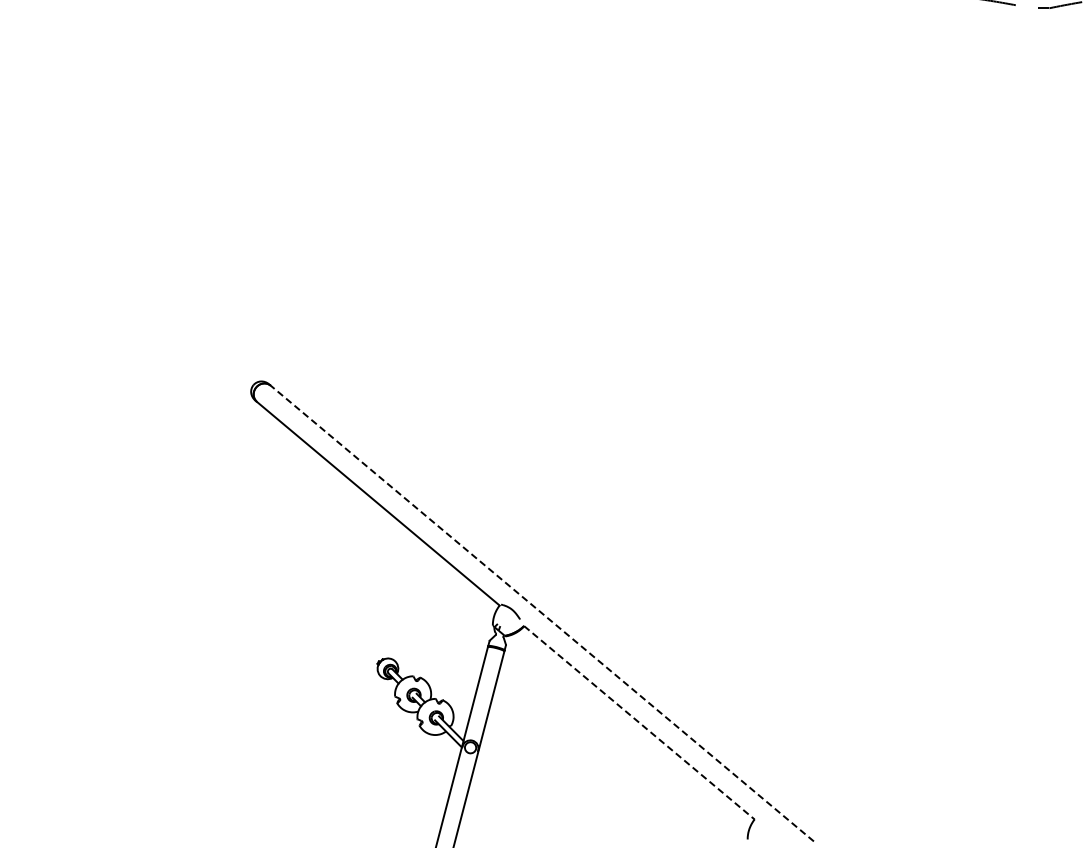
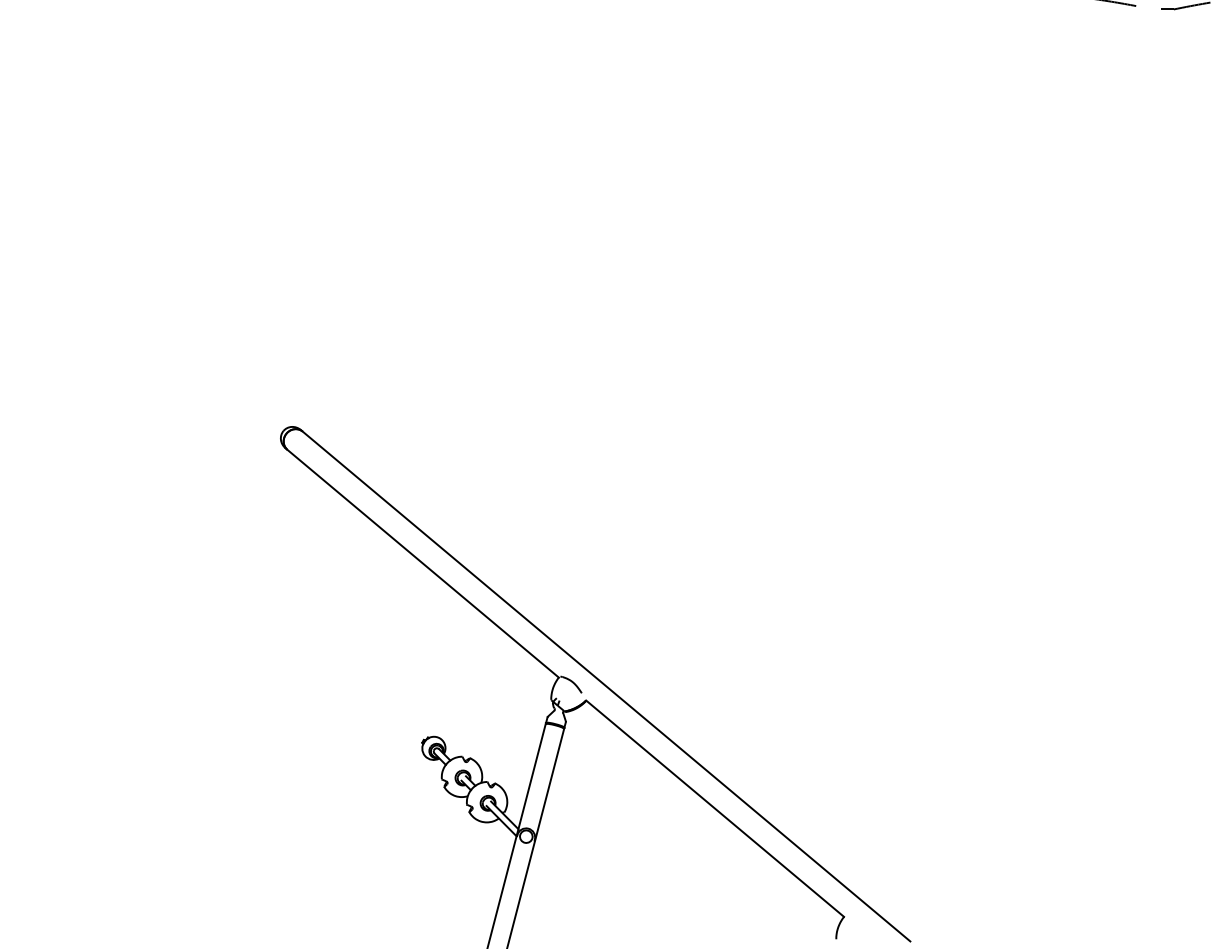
line: (541, 612) -> (605, 685), dashed -> solid
line: (639, 723) -> (715, 809), dashed -> solid

